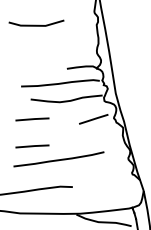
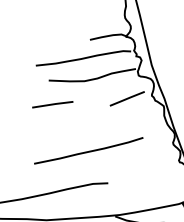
line: (32, 146) -> (55, 137), removed

